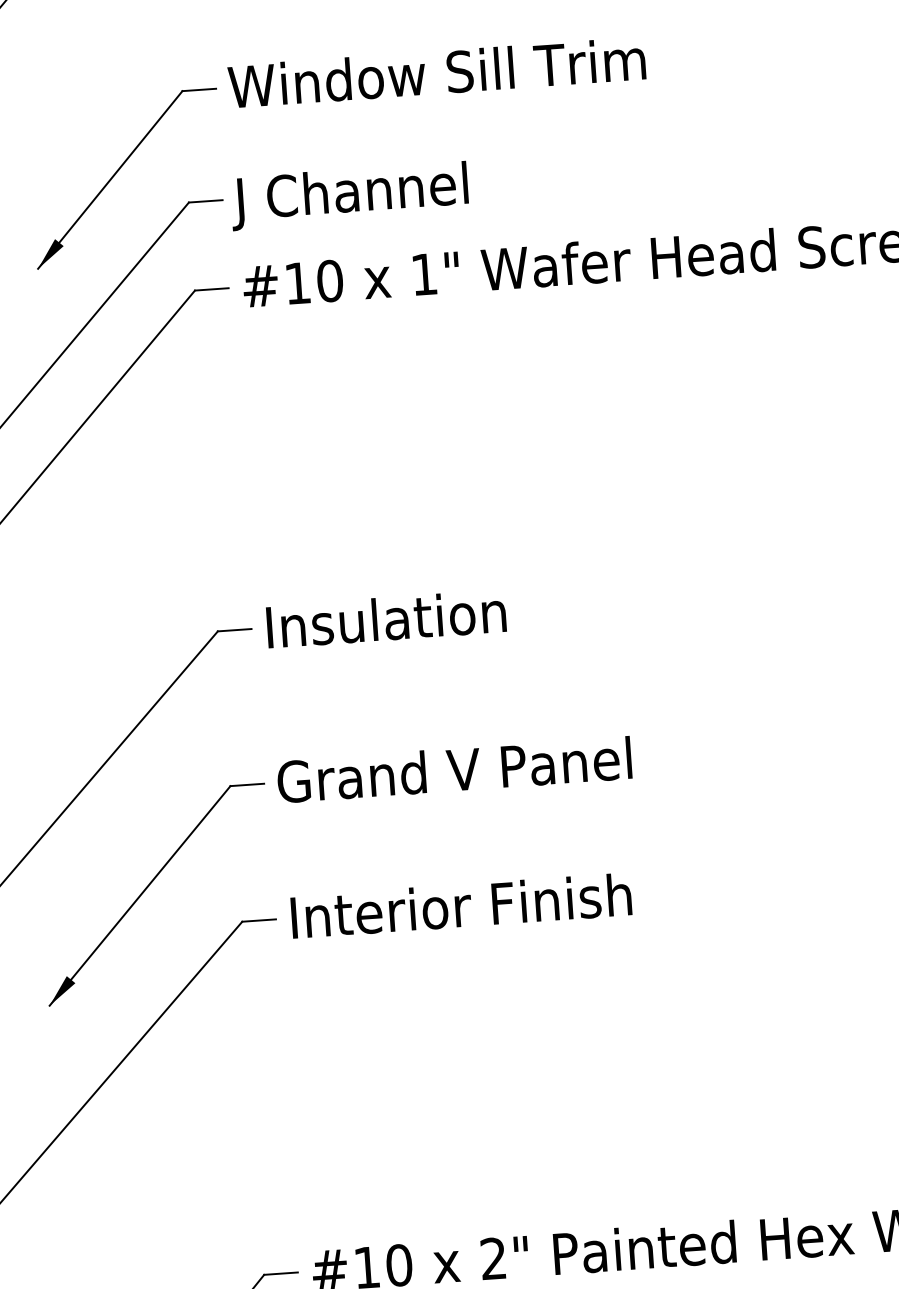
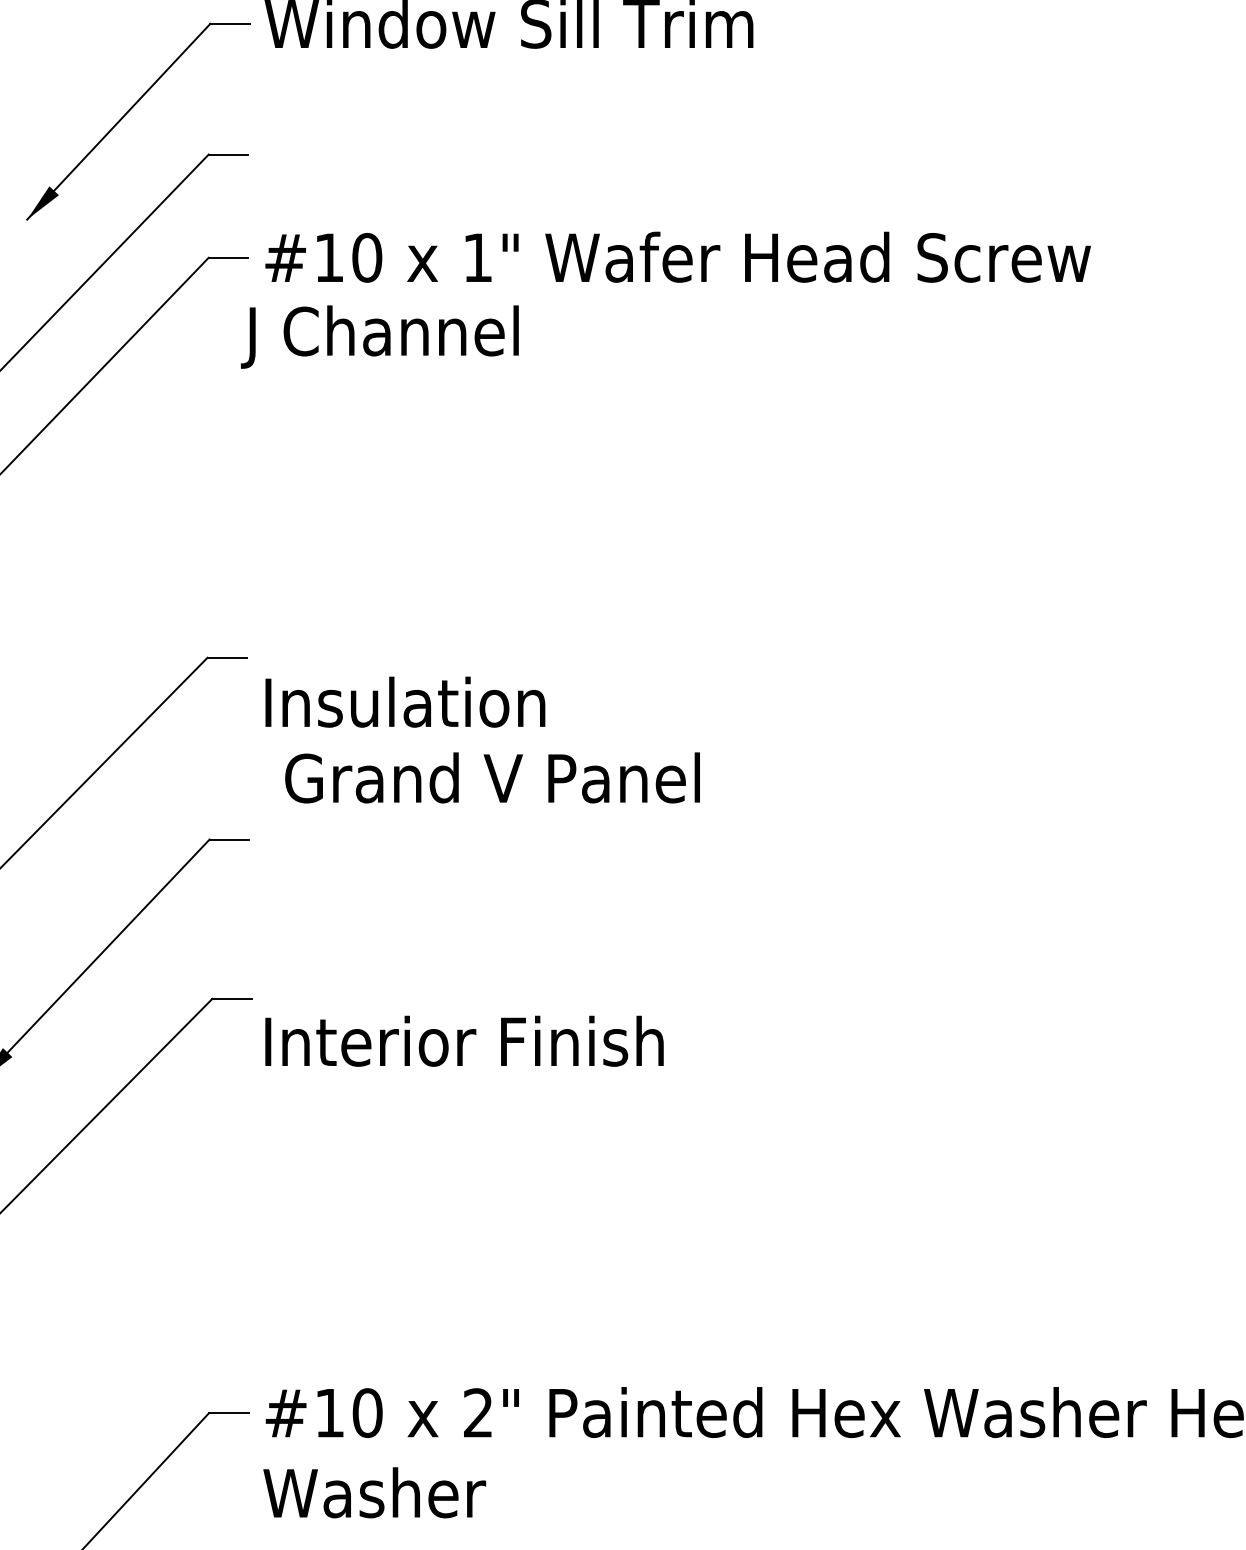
text: (349, 195) -> (379, 336), moved
text: (386, 618) -> (405, 701), moved
text: (454, 769) -> (492, 777), moved
text: (461, 905) -> (464, 1040), moved

